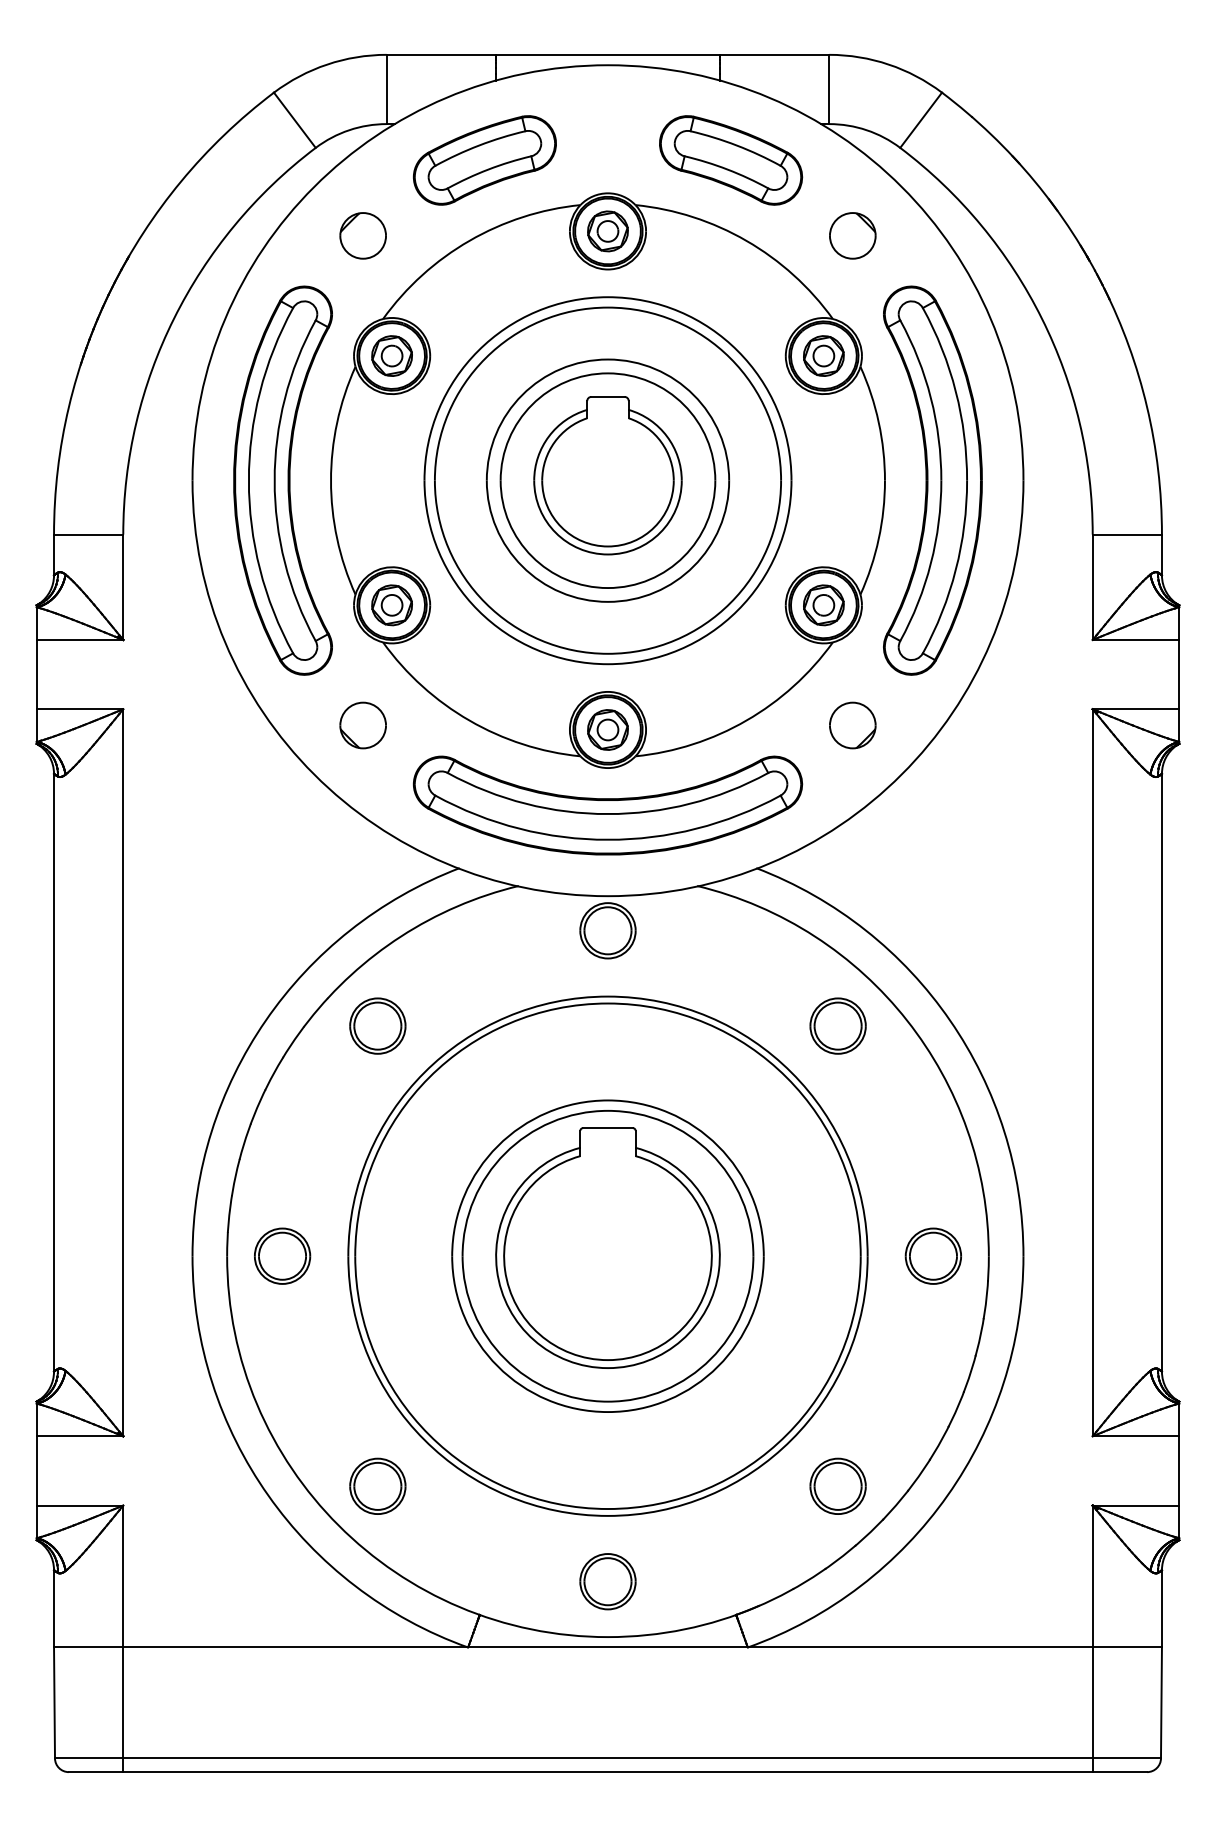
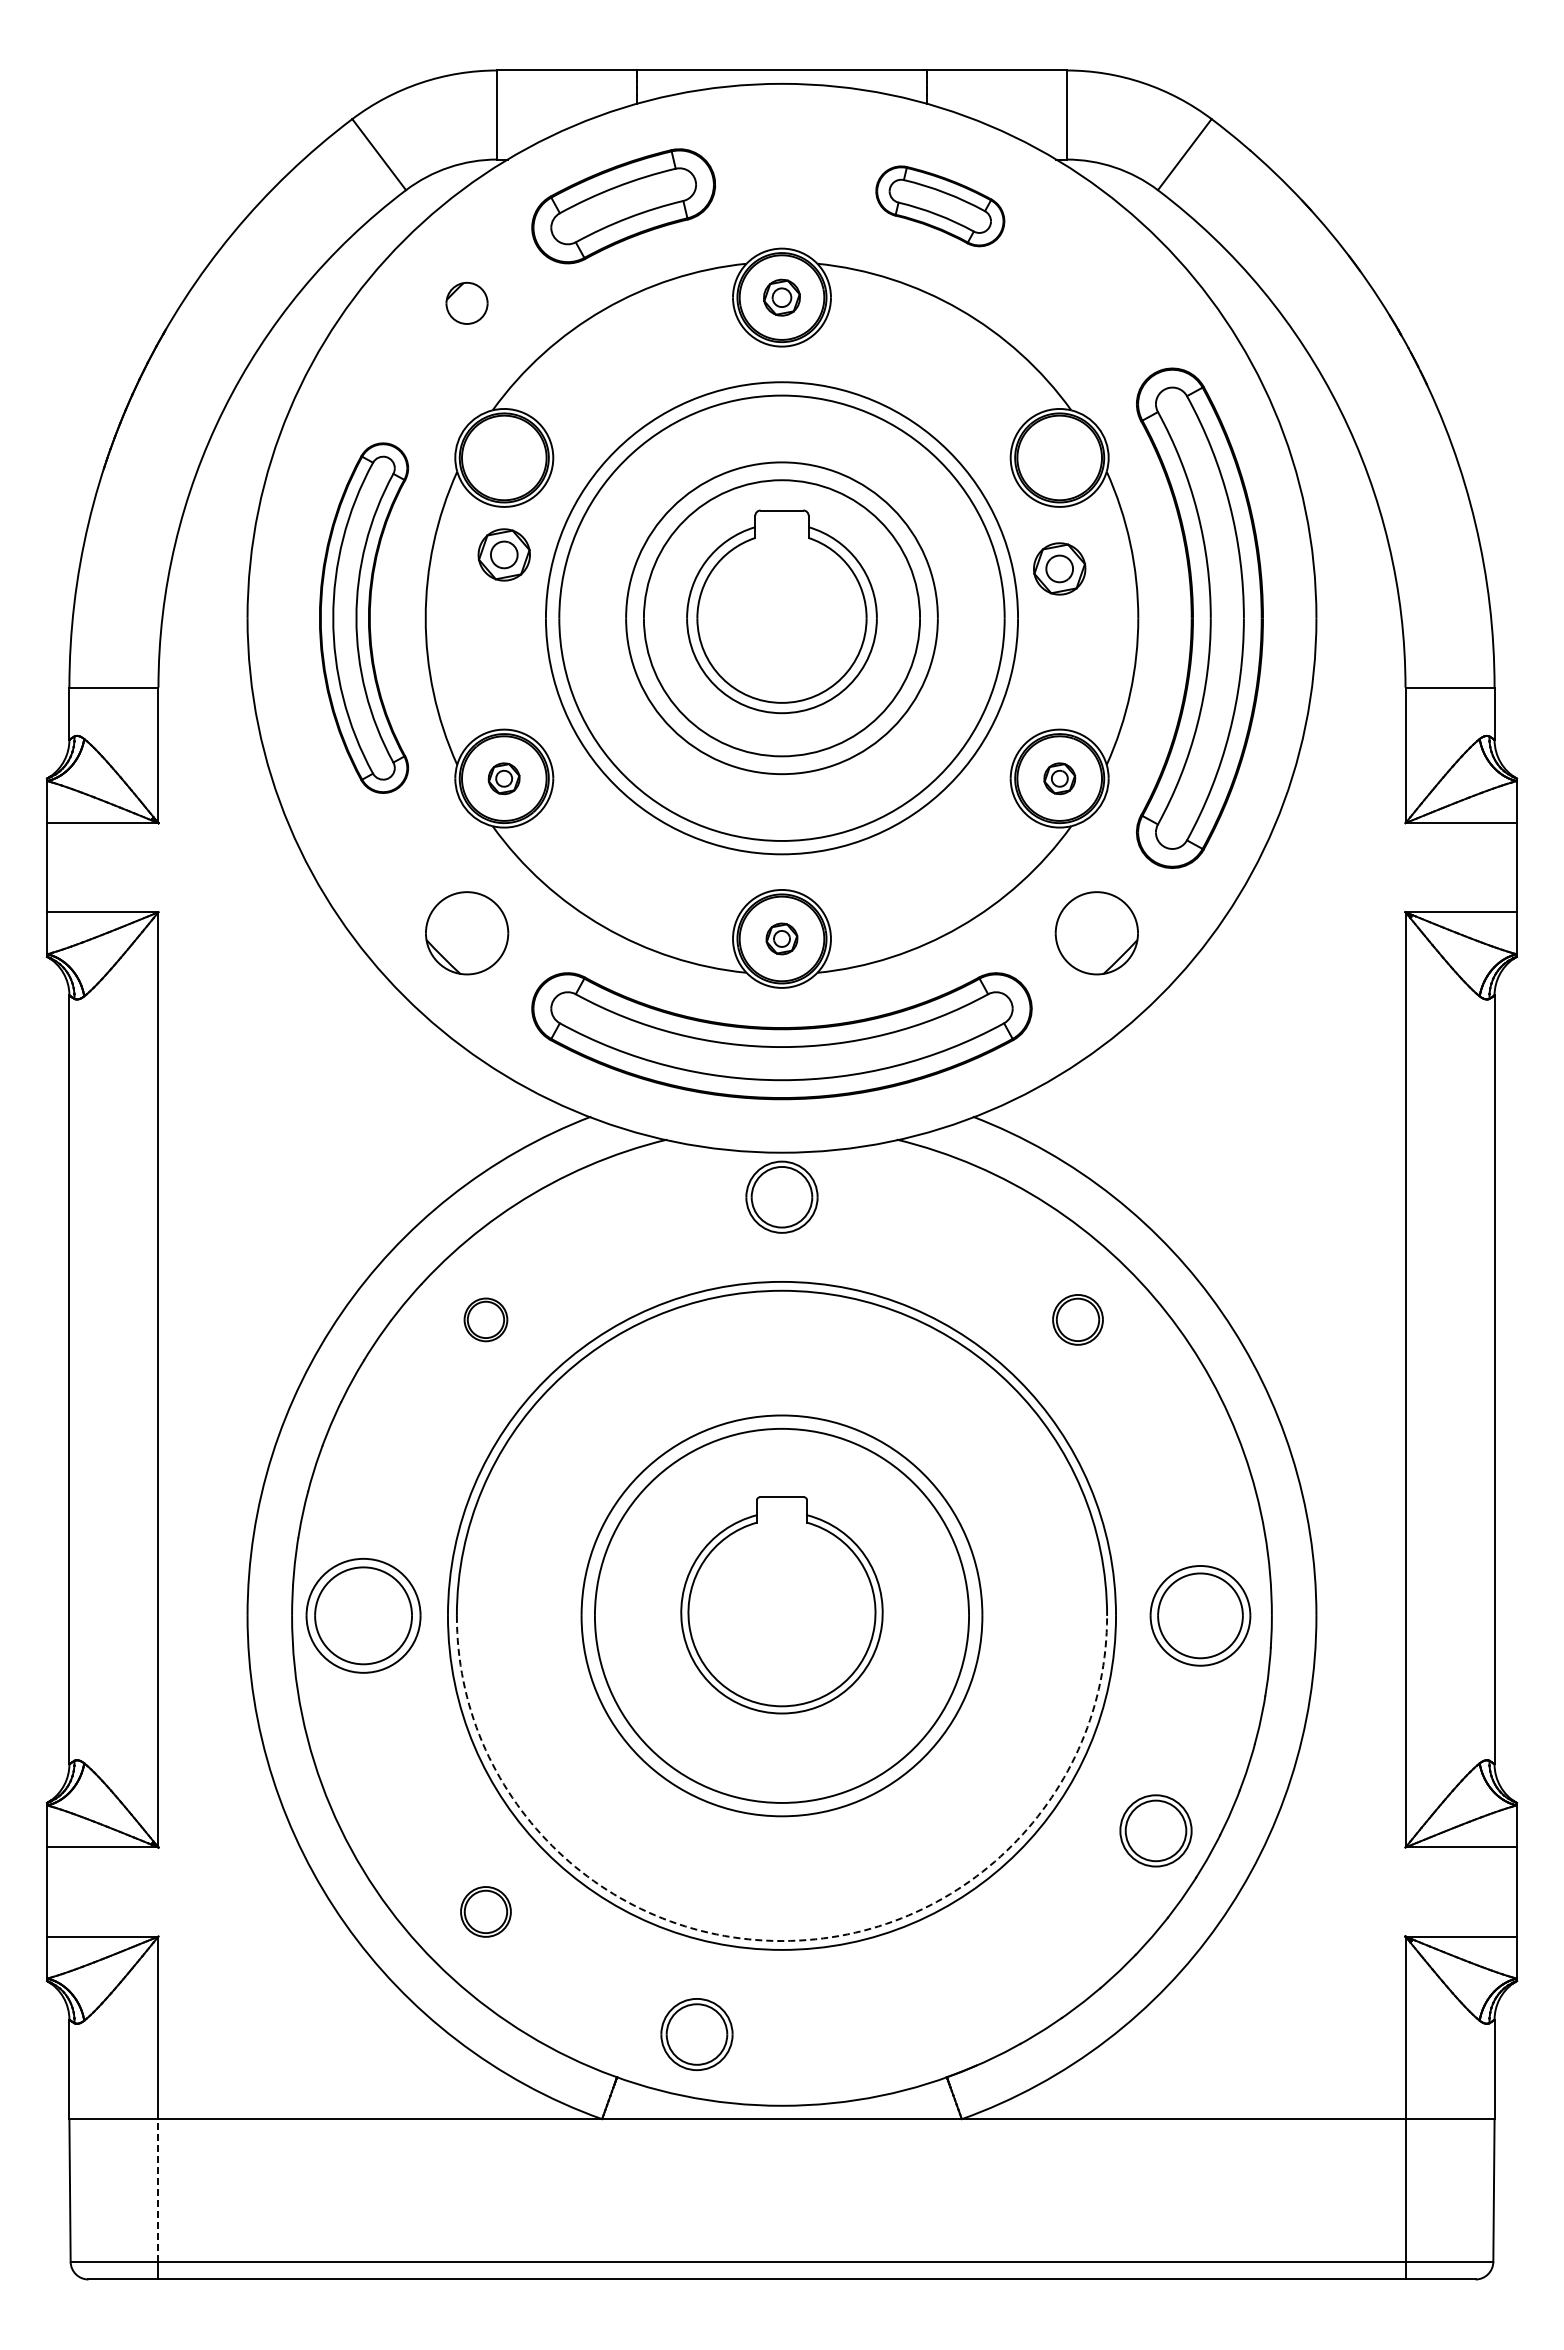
part: (731, 160) -> (940, 206), size x0.7
part: (607, 231) -> (781, 297), size x0.7
part: (362, 235) -> (466, 303), size x0.7
part: (852, 235) -> (1096, 303), removed
part: (391, 355) -> (503, 554), moved
part: (823, 355) -> (1059, 568), moved
part: (282, 480) -> (363, 617), size x0.7
part: (391, 605) -> (503, 778), size x0.6
part: (823, 605) -> (1059, 778), size x0.6
part: (362, 724) -> (466, 932), size x1.4
part: (852, 724) -> (1096, 932), size x1.4
part: (607, 729) -> (781, 938), size x0.6
part: (377, 1025) -> (485, 1319), size x0.6
part: (837, 1025) -> (1077, 1319), size x0.7
part: (607, 1248) -> (781, 1605), size x0.7
part: (281, 1255) -> (362, 1615), size x1.6
part: (933, 1255) -> (1200, 1615), size x1.4
part: (377, 1486) -> (485, 1911), size x0.7
part: (837, 1486) -> (1155, 1830), moved
arc: (607, 1509) -> (781, 1941), solid -> dashed
part: (607, 1581) -> (696, 2034), moved
line: (123, 1702) -> (158, 2190), solid -> dashed

